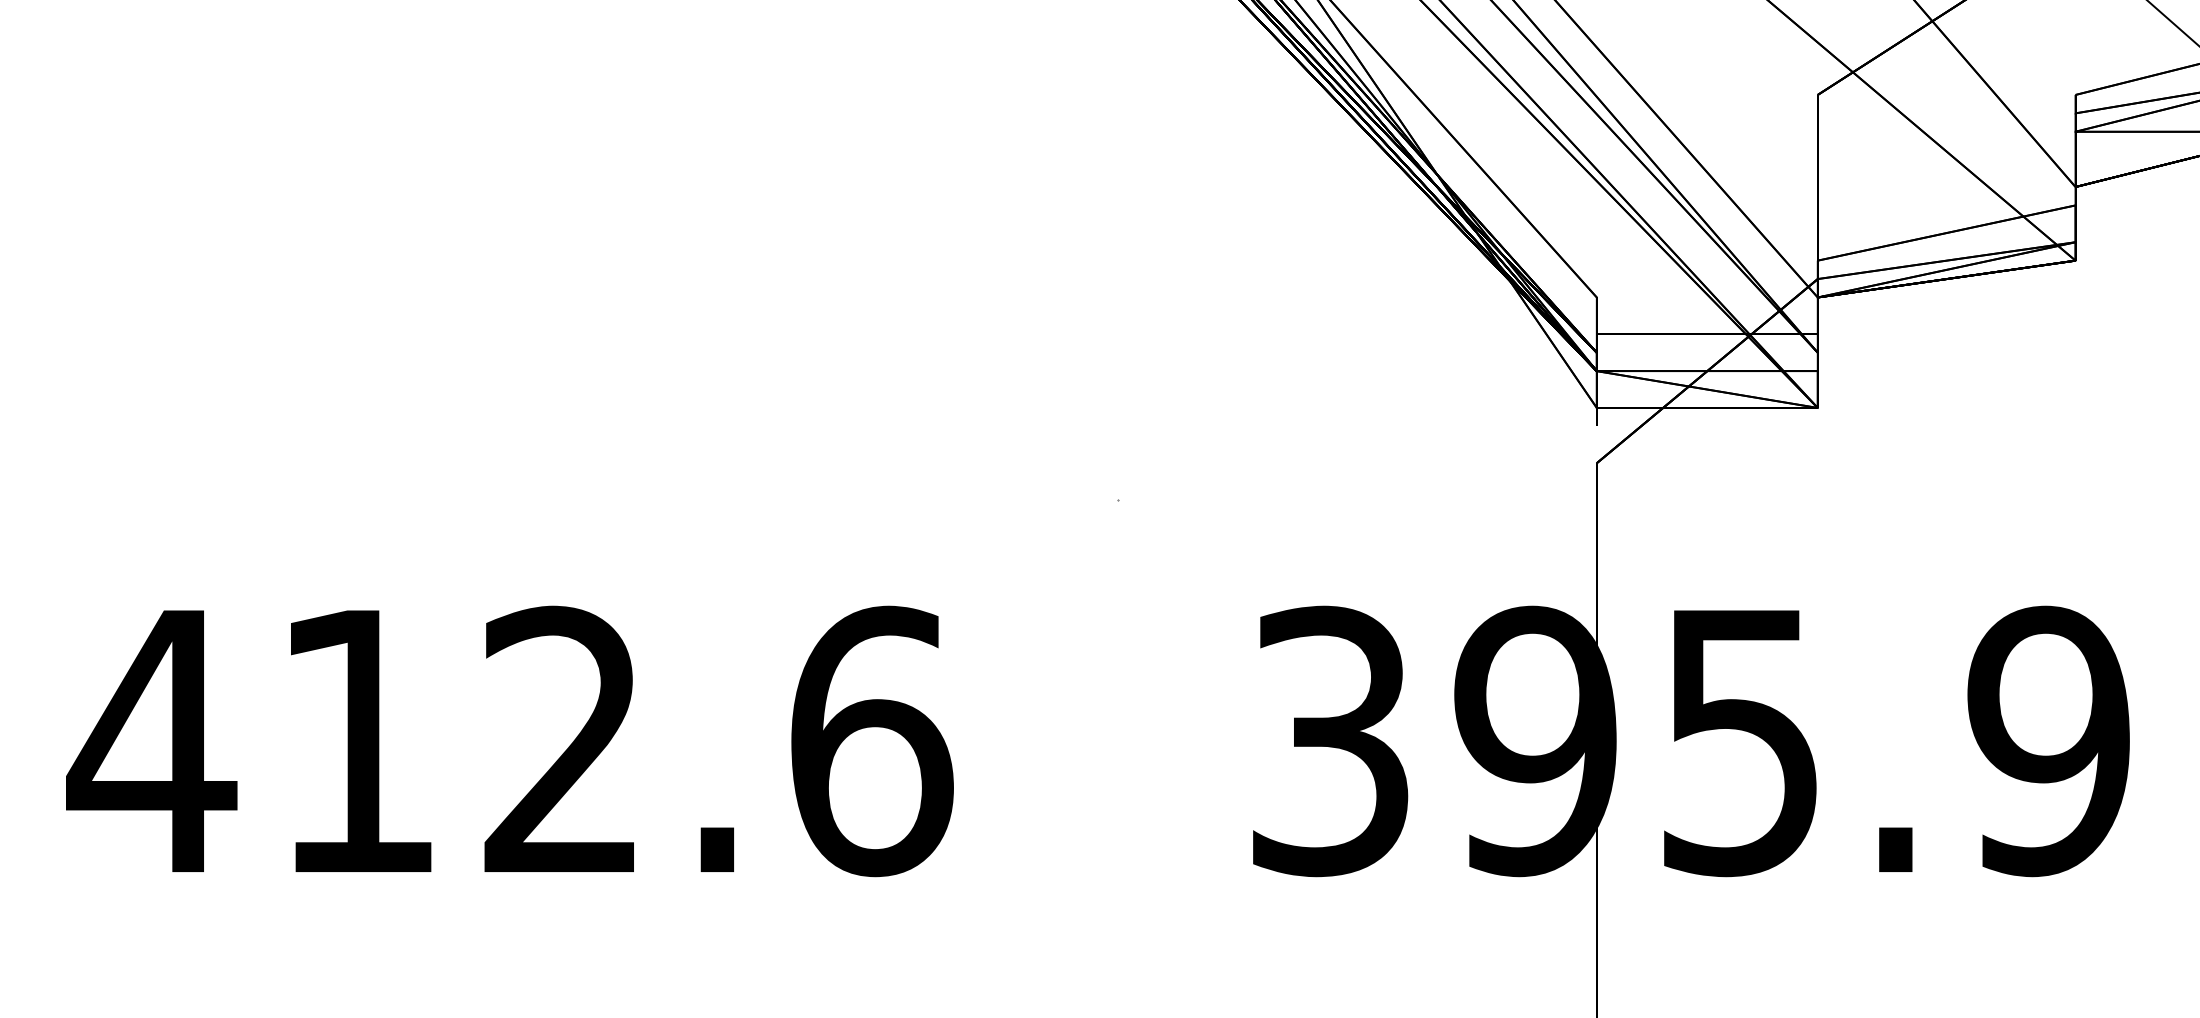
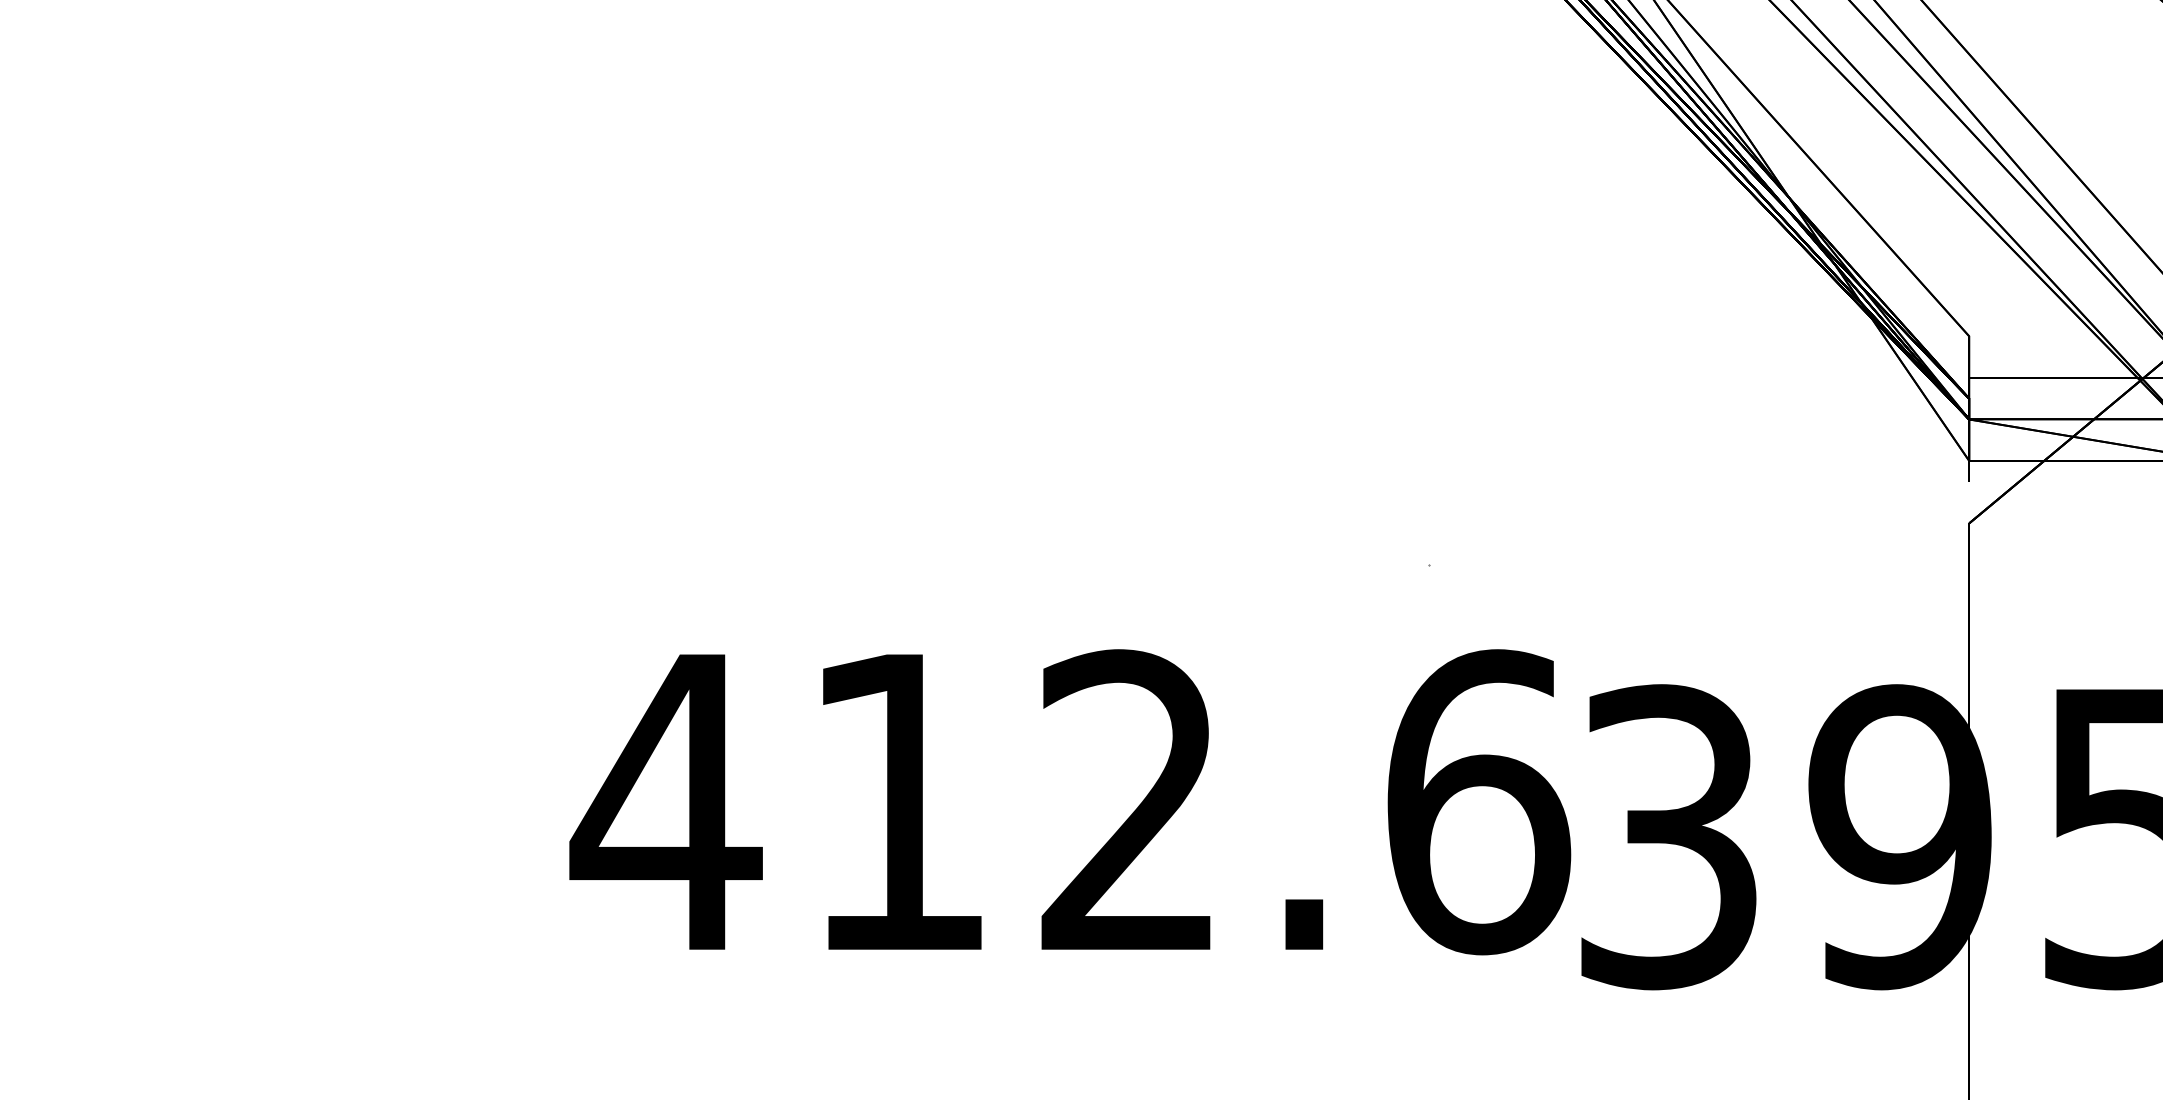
text: (509, 741) -> (1069, 802), moved

